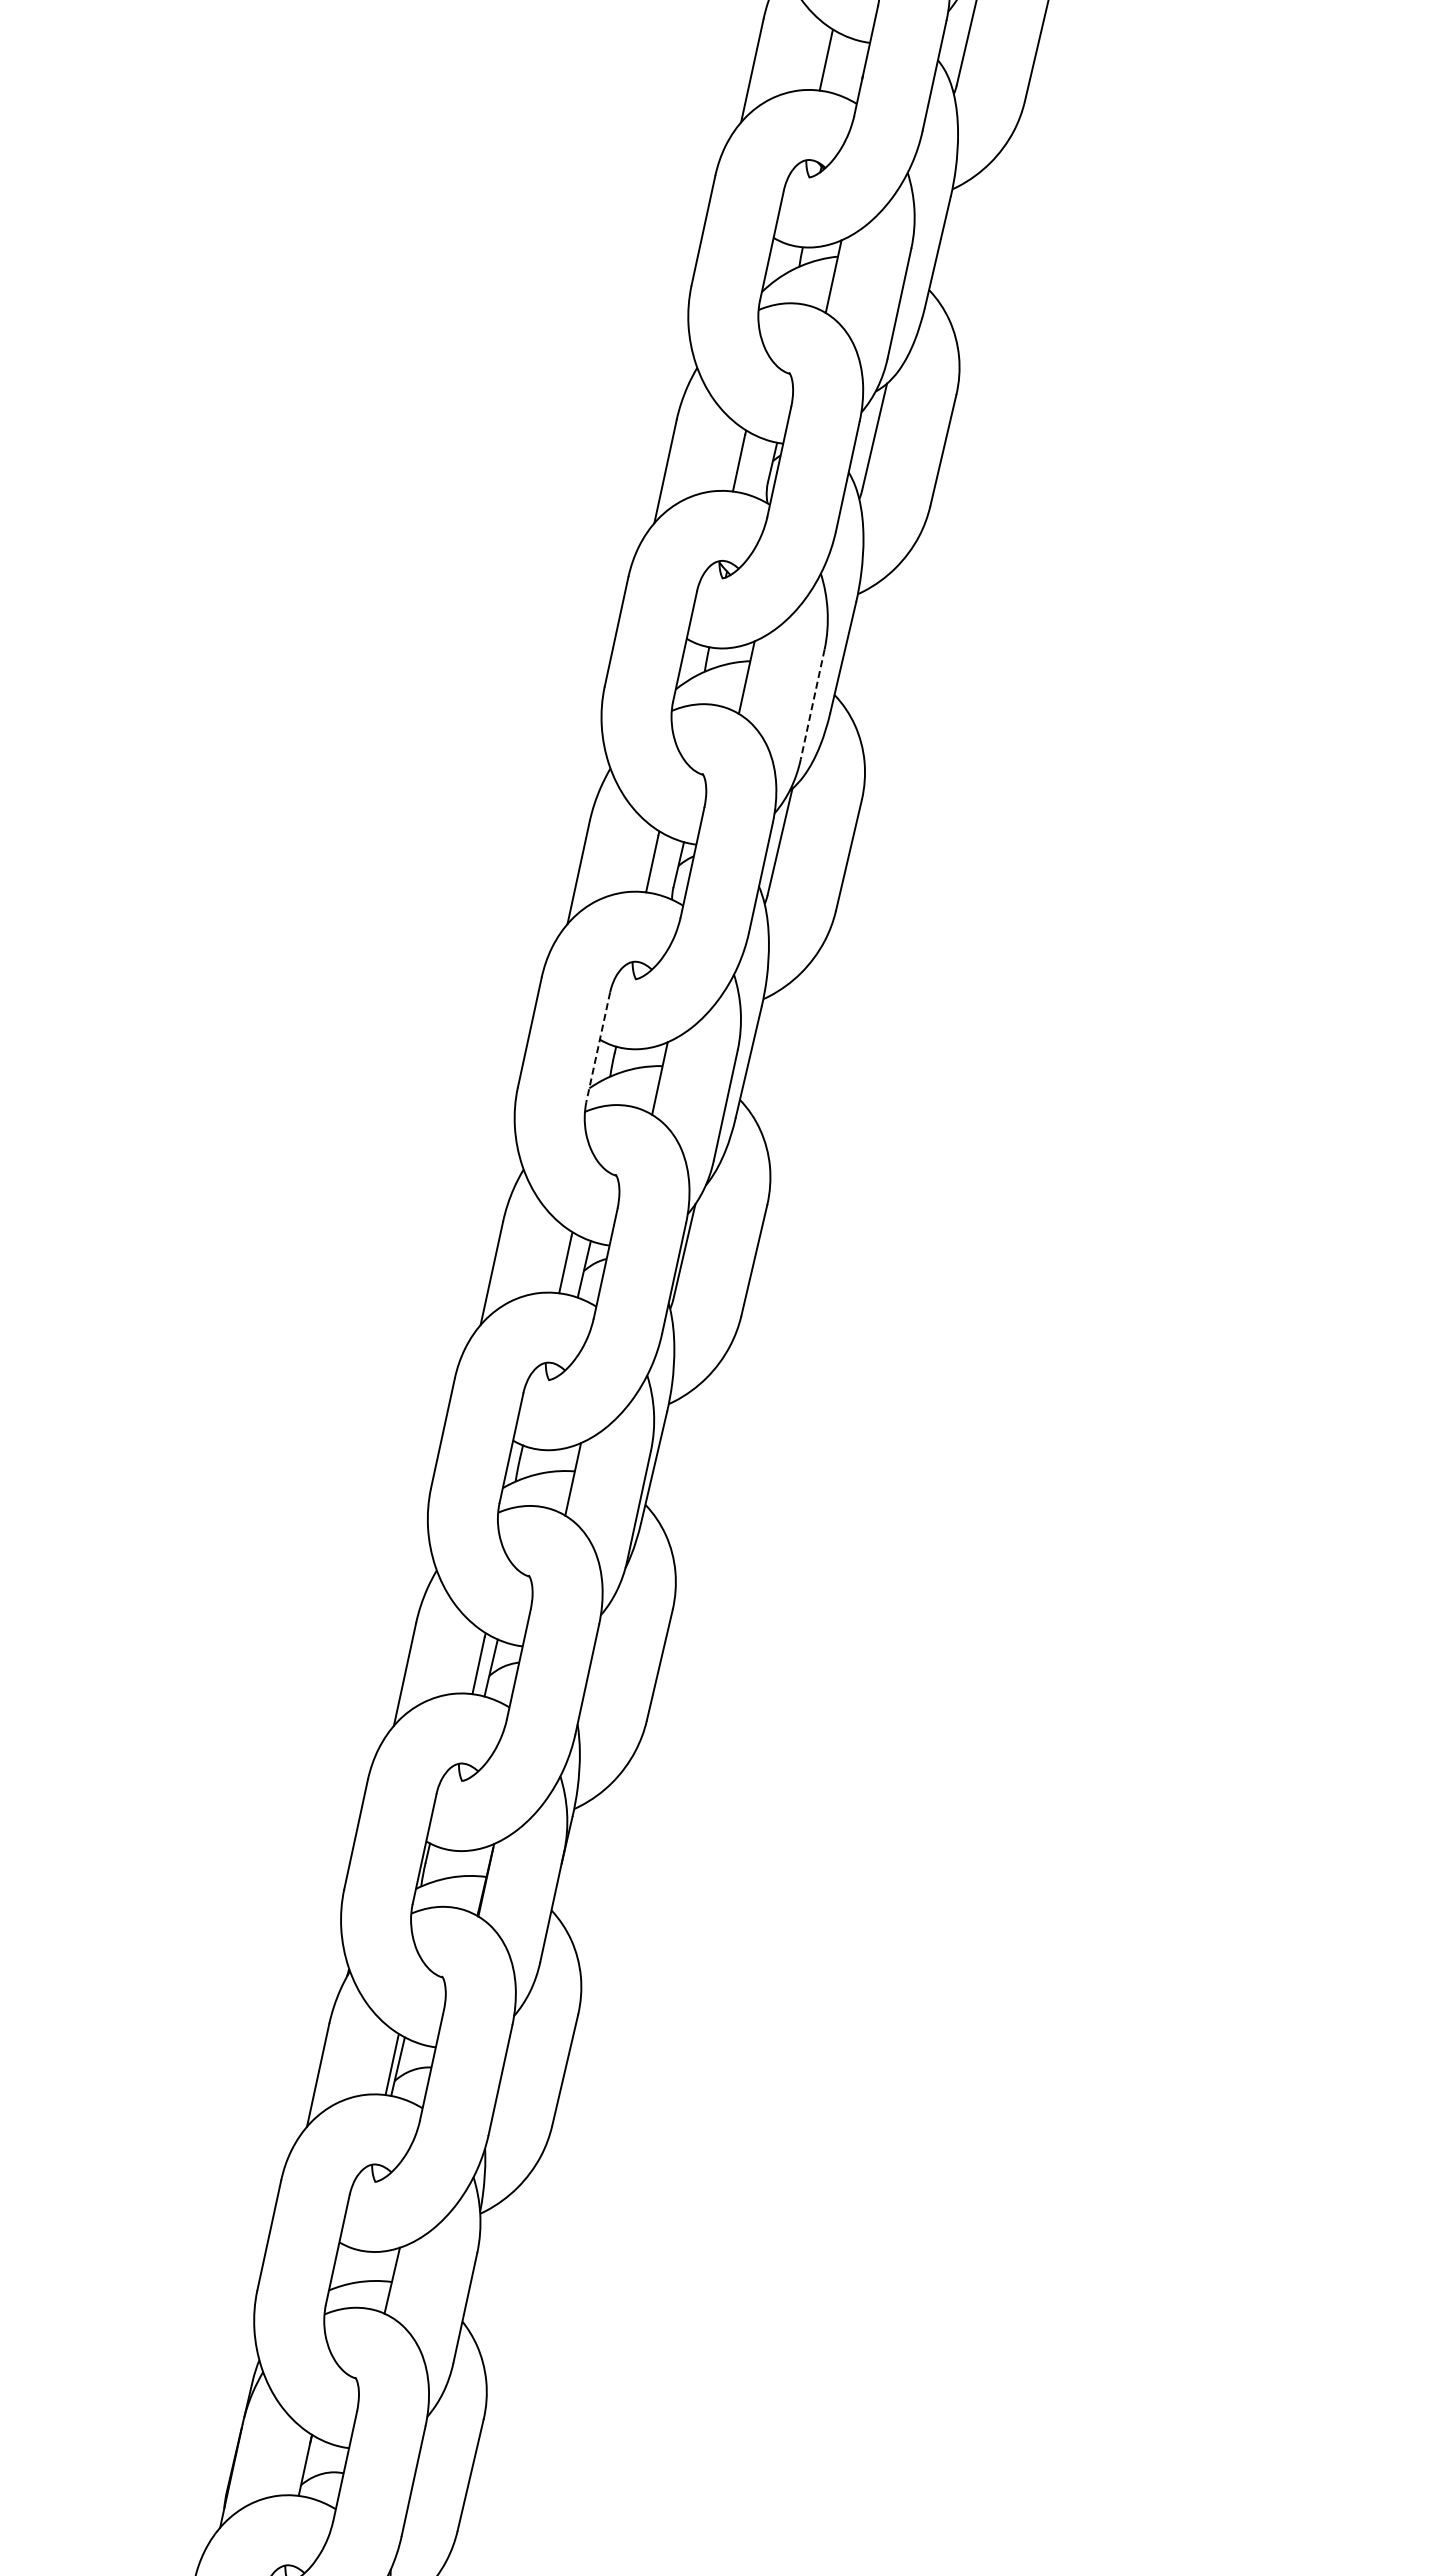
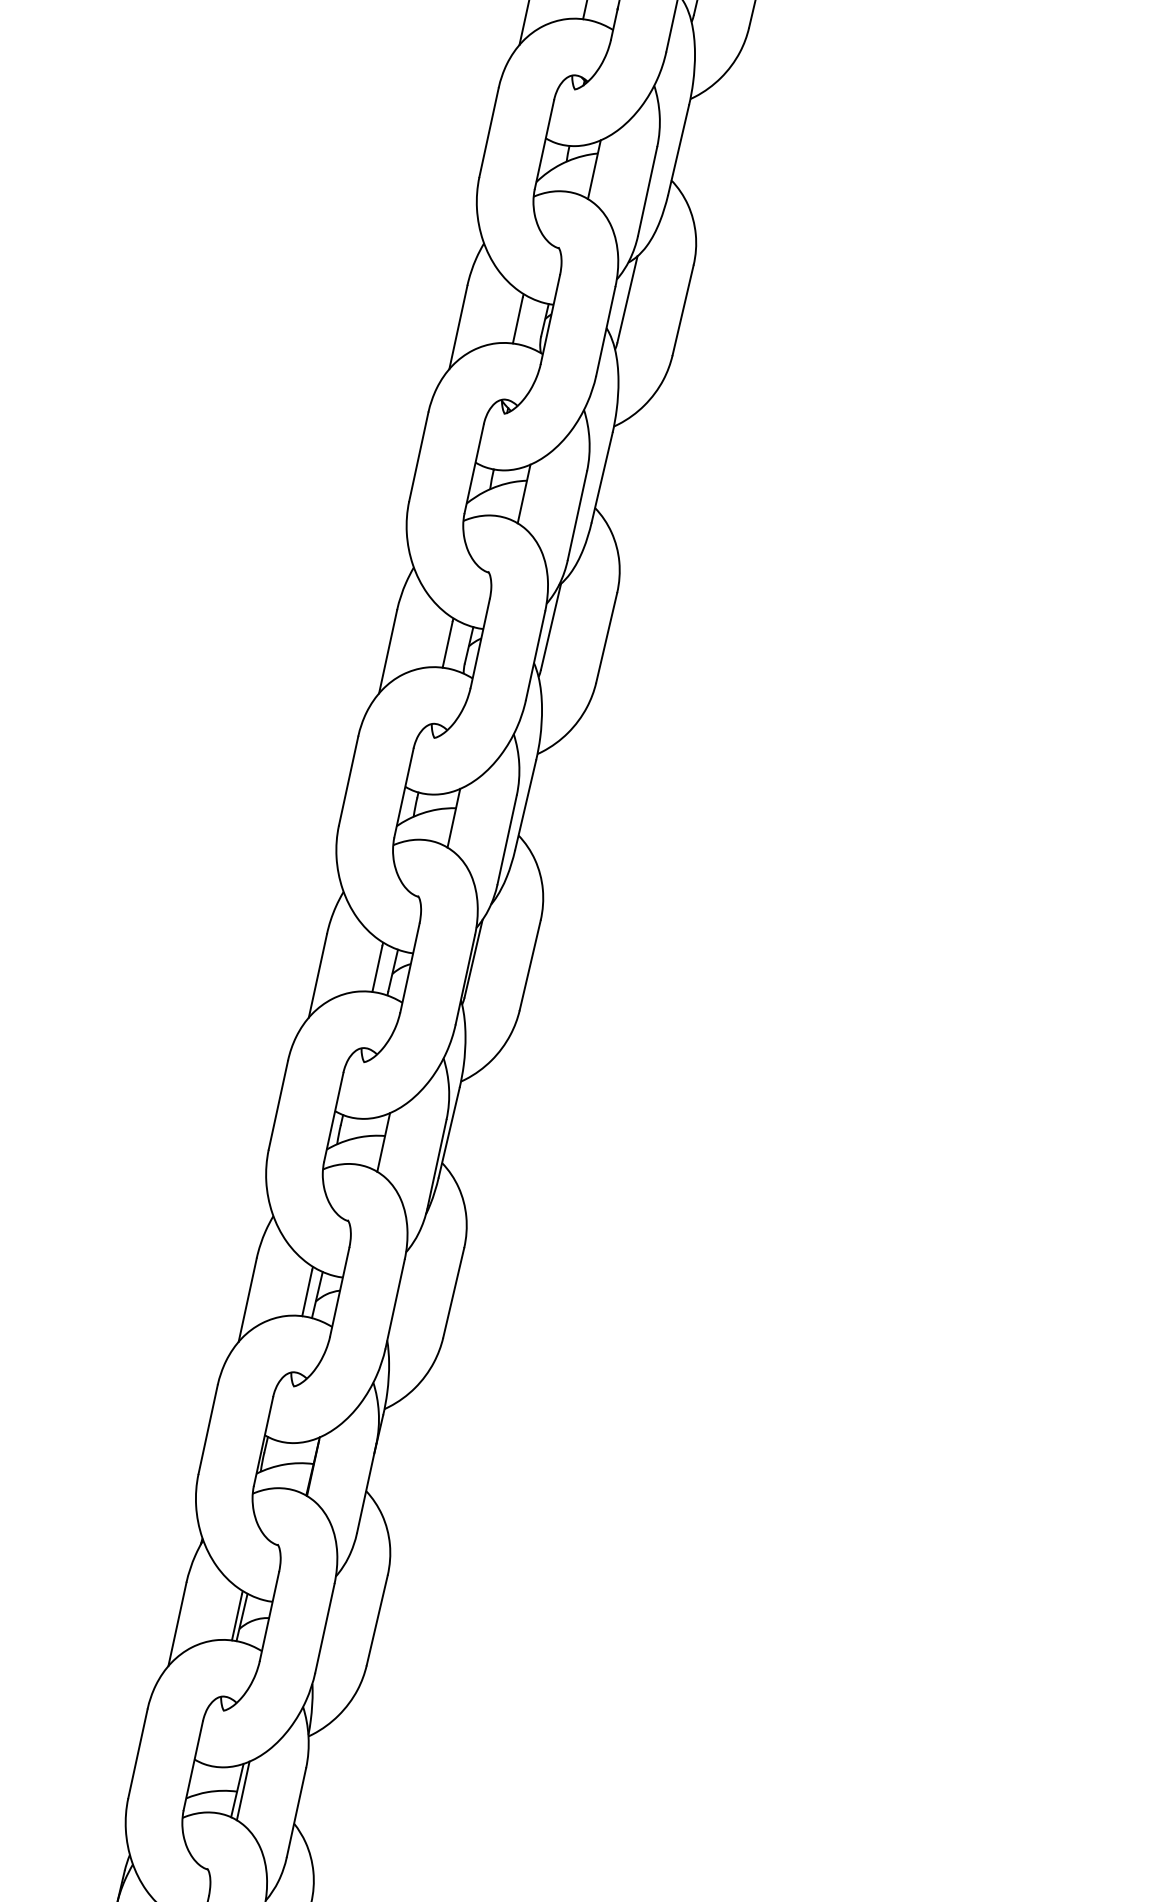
line: (812, 704) -> (577, 515), dashed -> solid
line: (598, 1047) -> (404, 793), dashed -> solid
line: (399, 2280) -> (243, 1790), added

